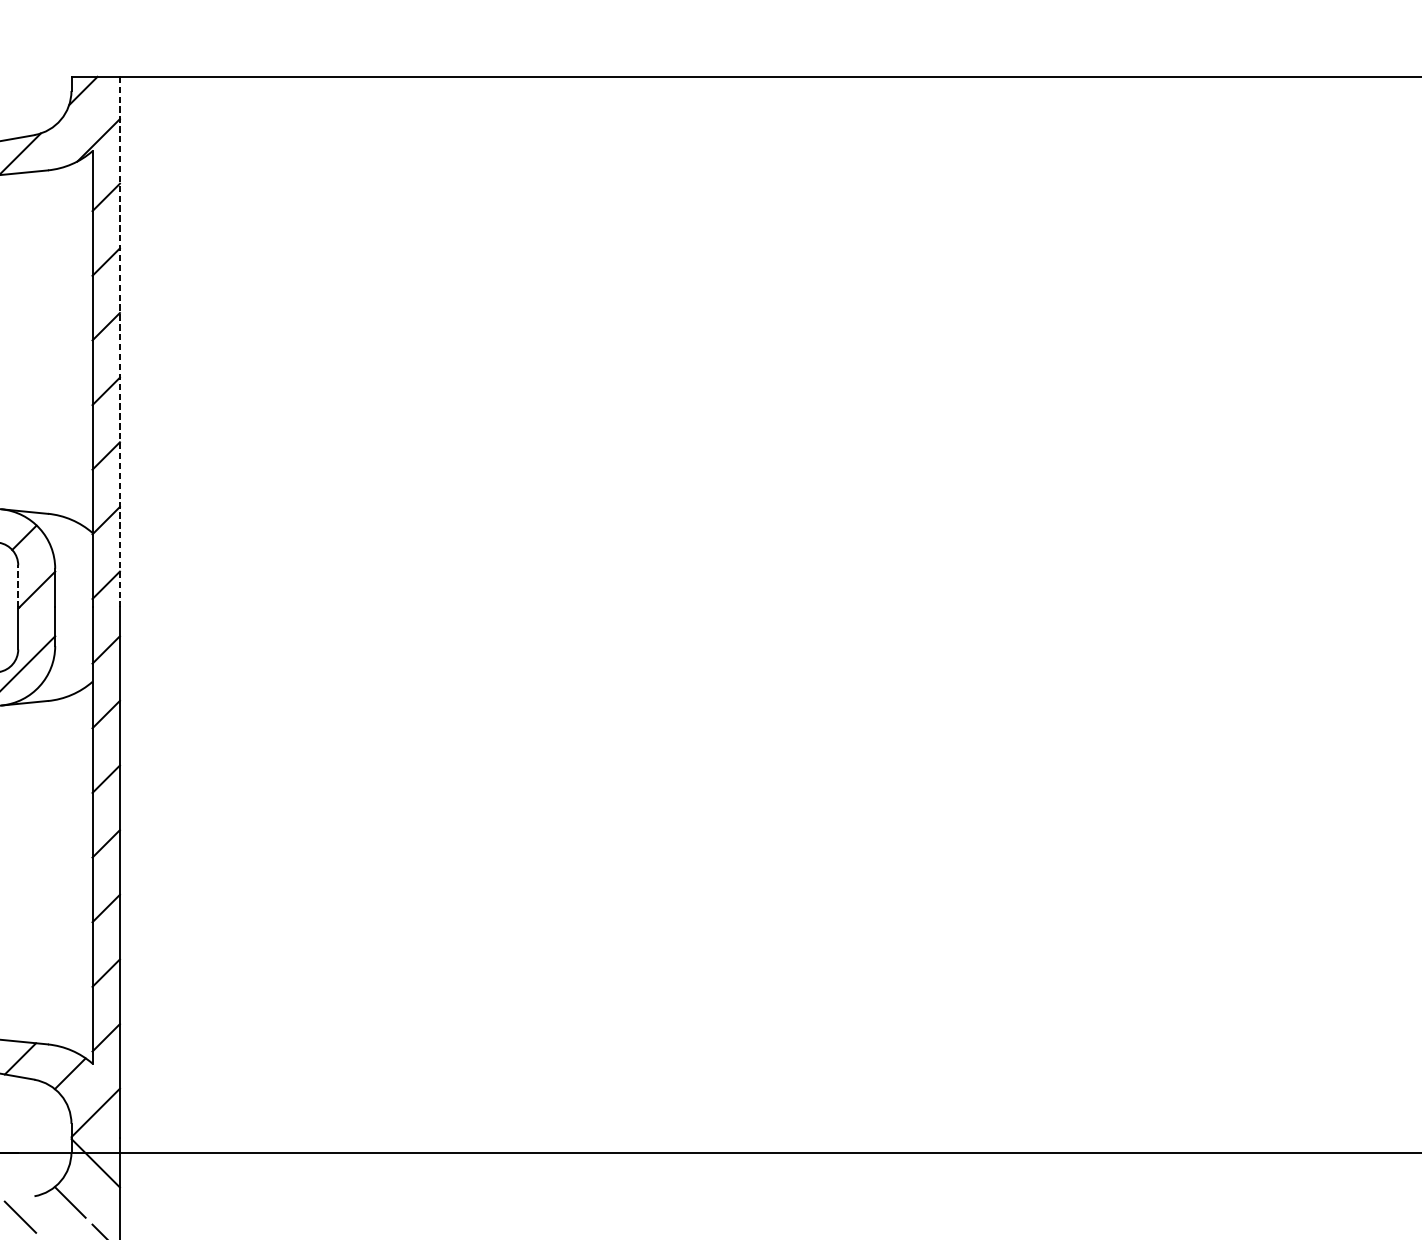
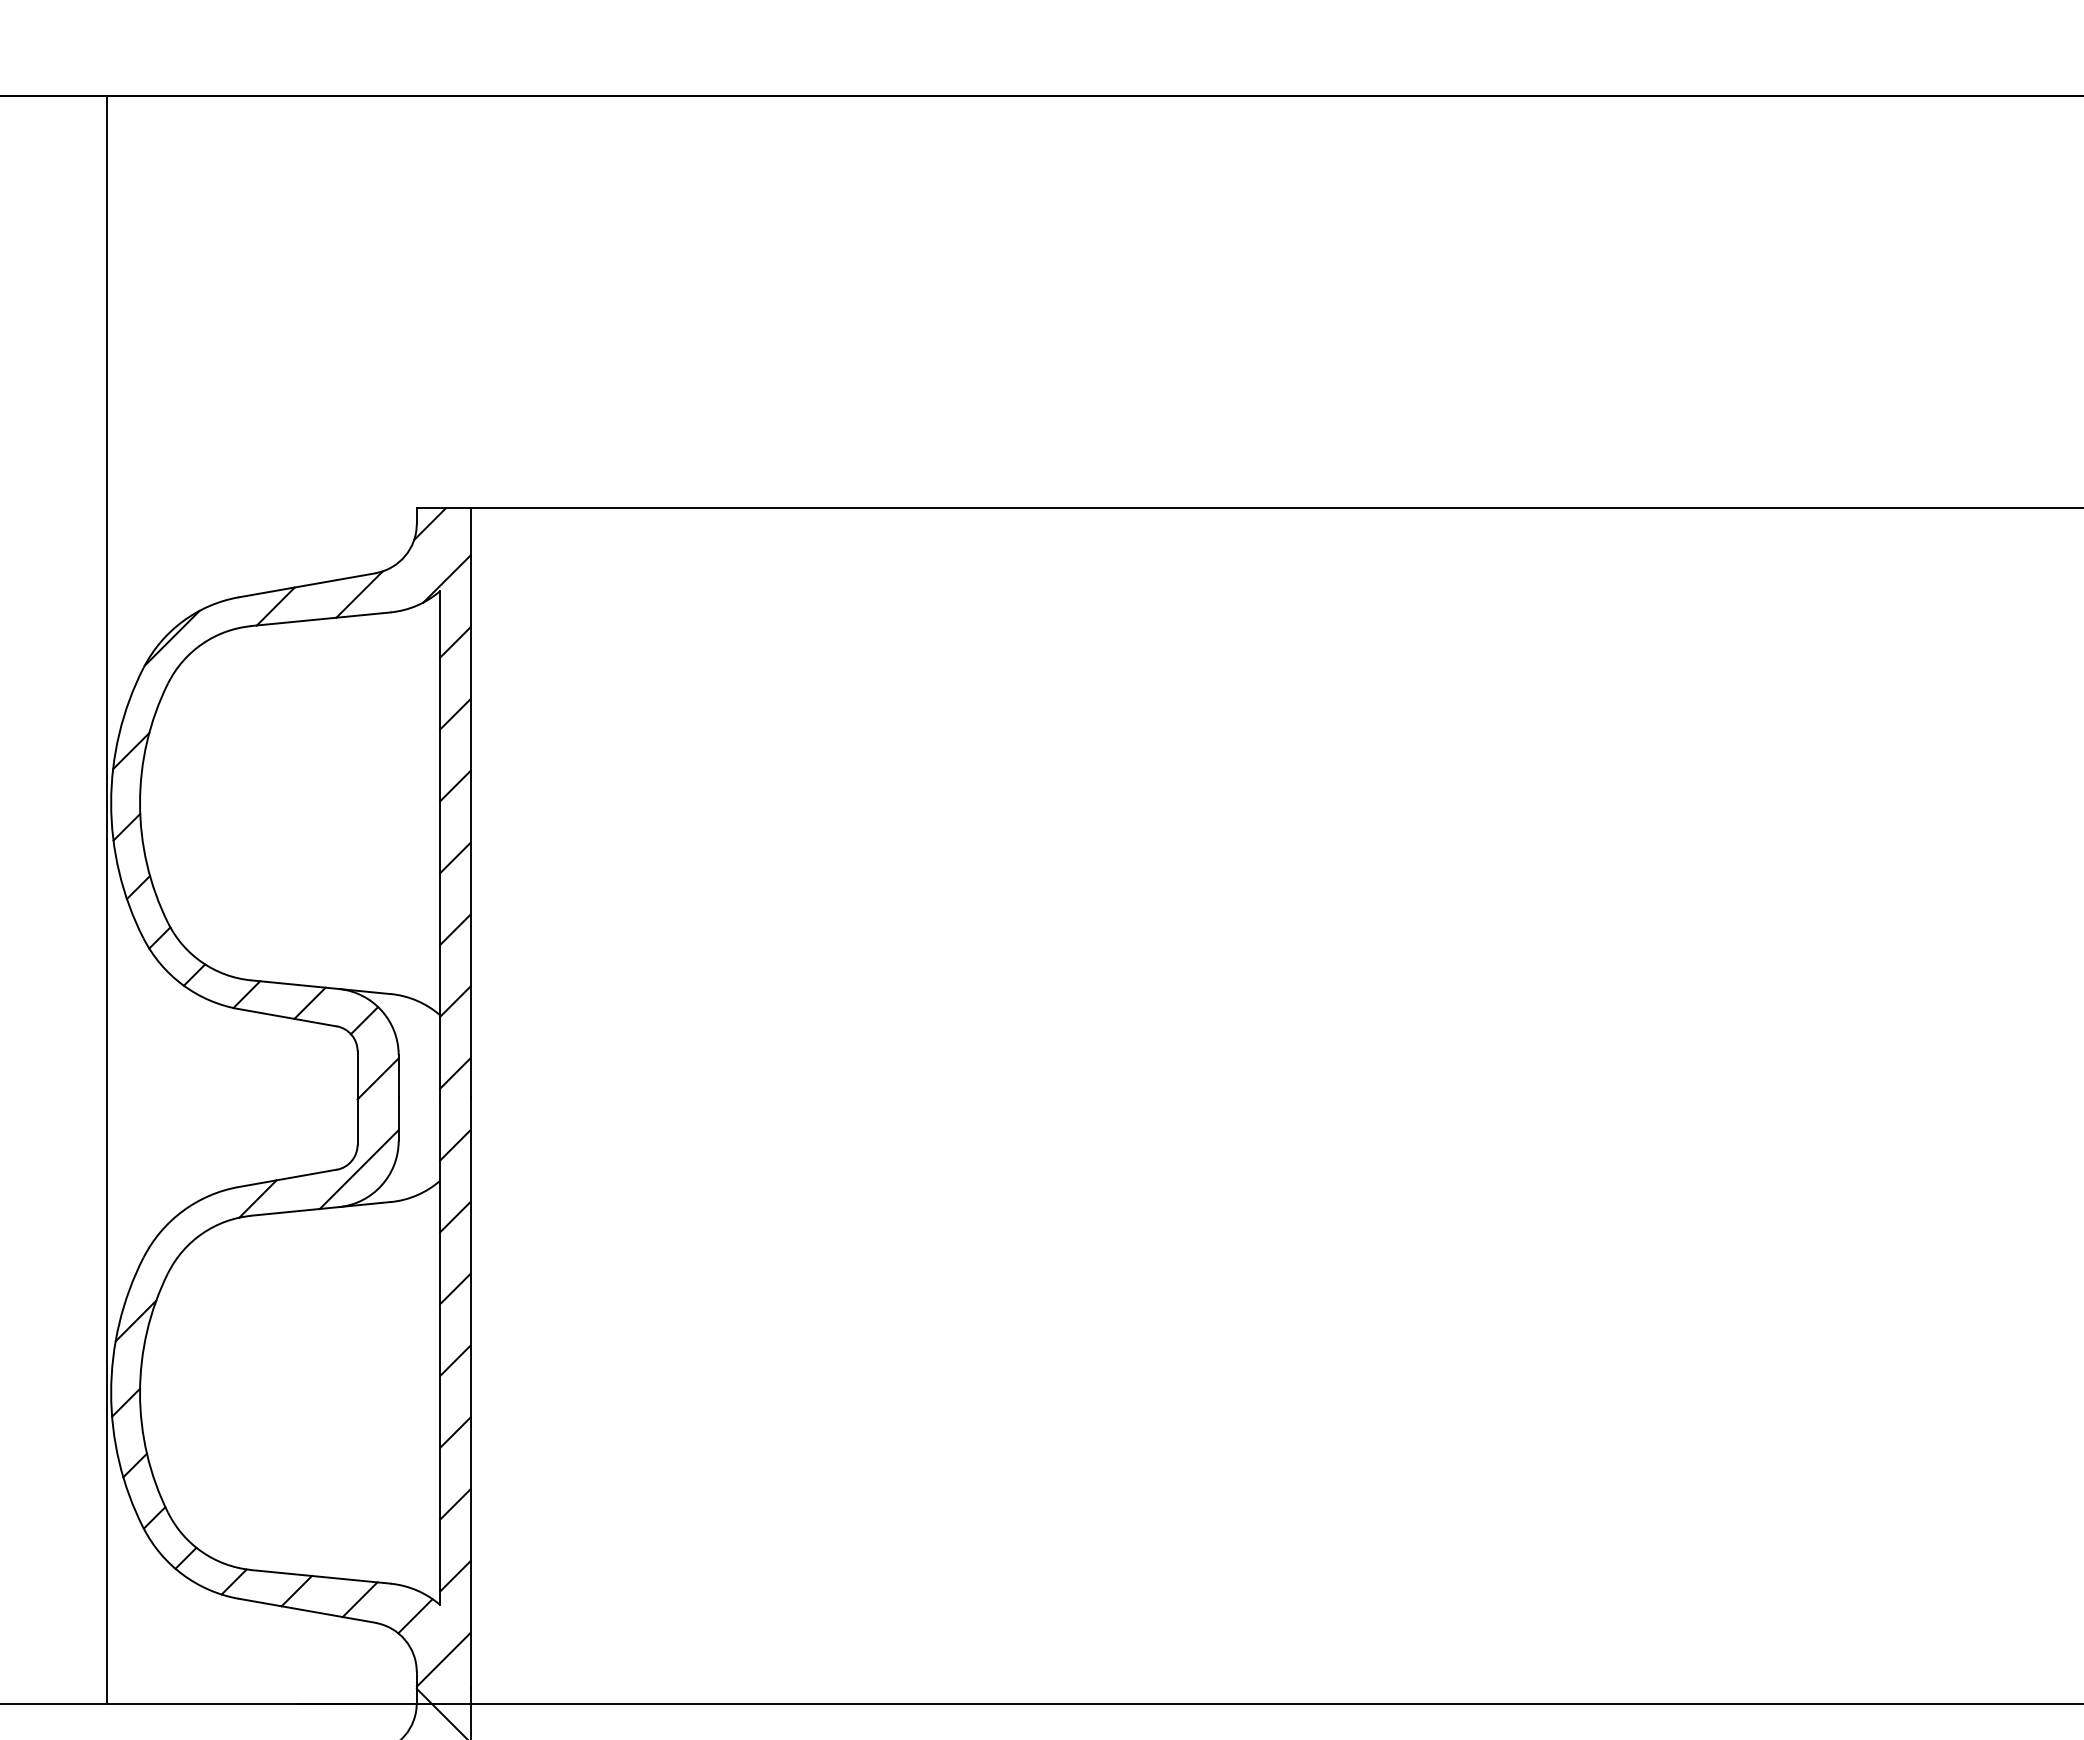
line: (119, 342) -> (470, 803), dashed -> solid
line: (18, 586) -> (357, 1074), dashed -> solid

